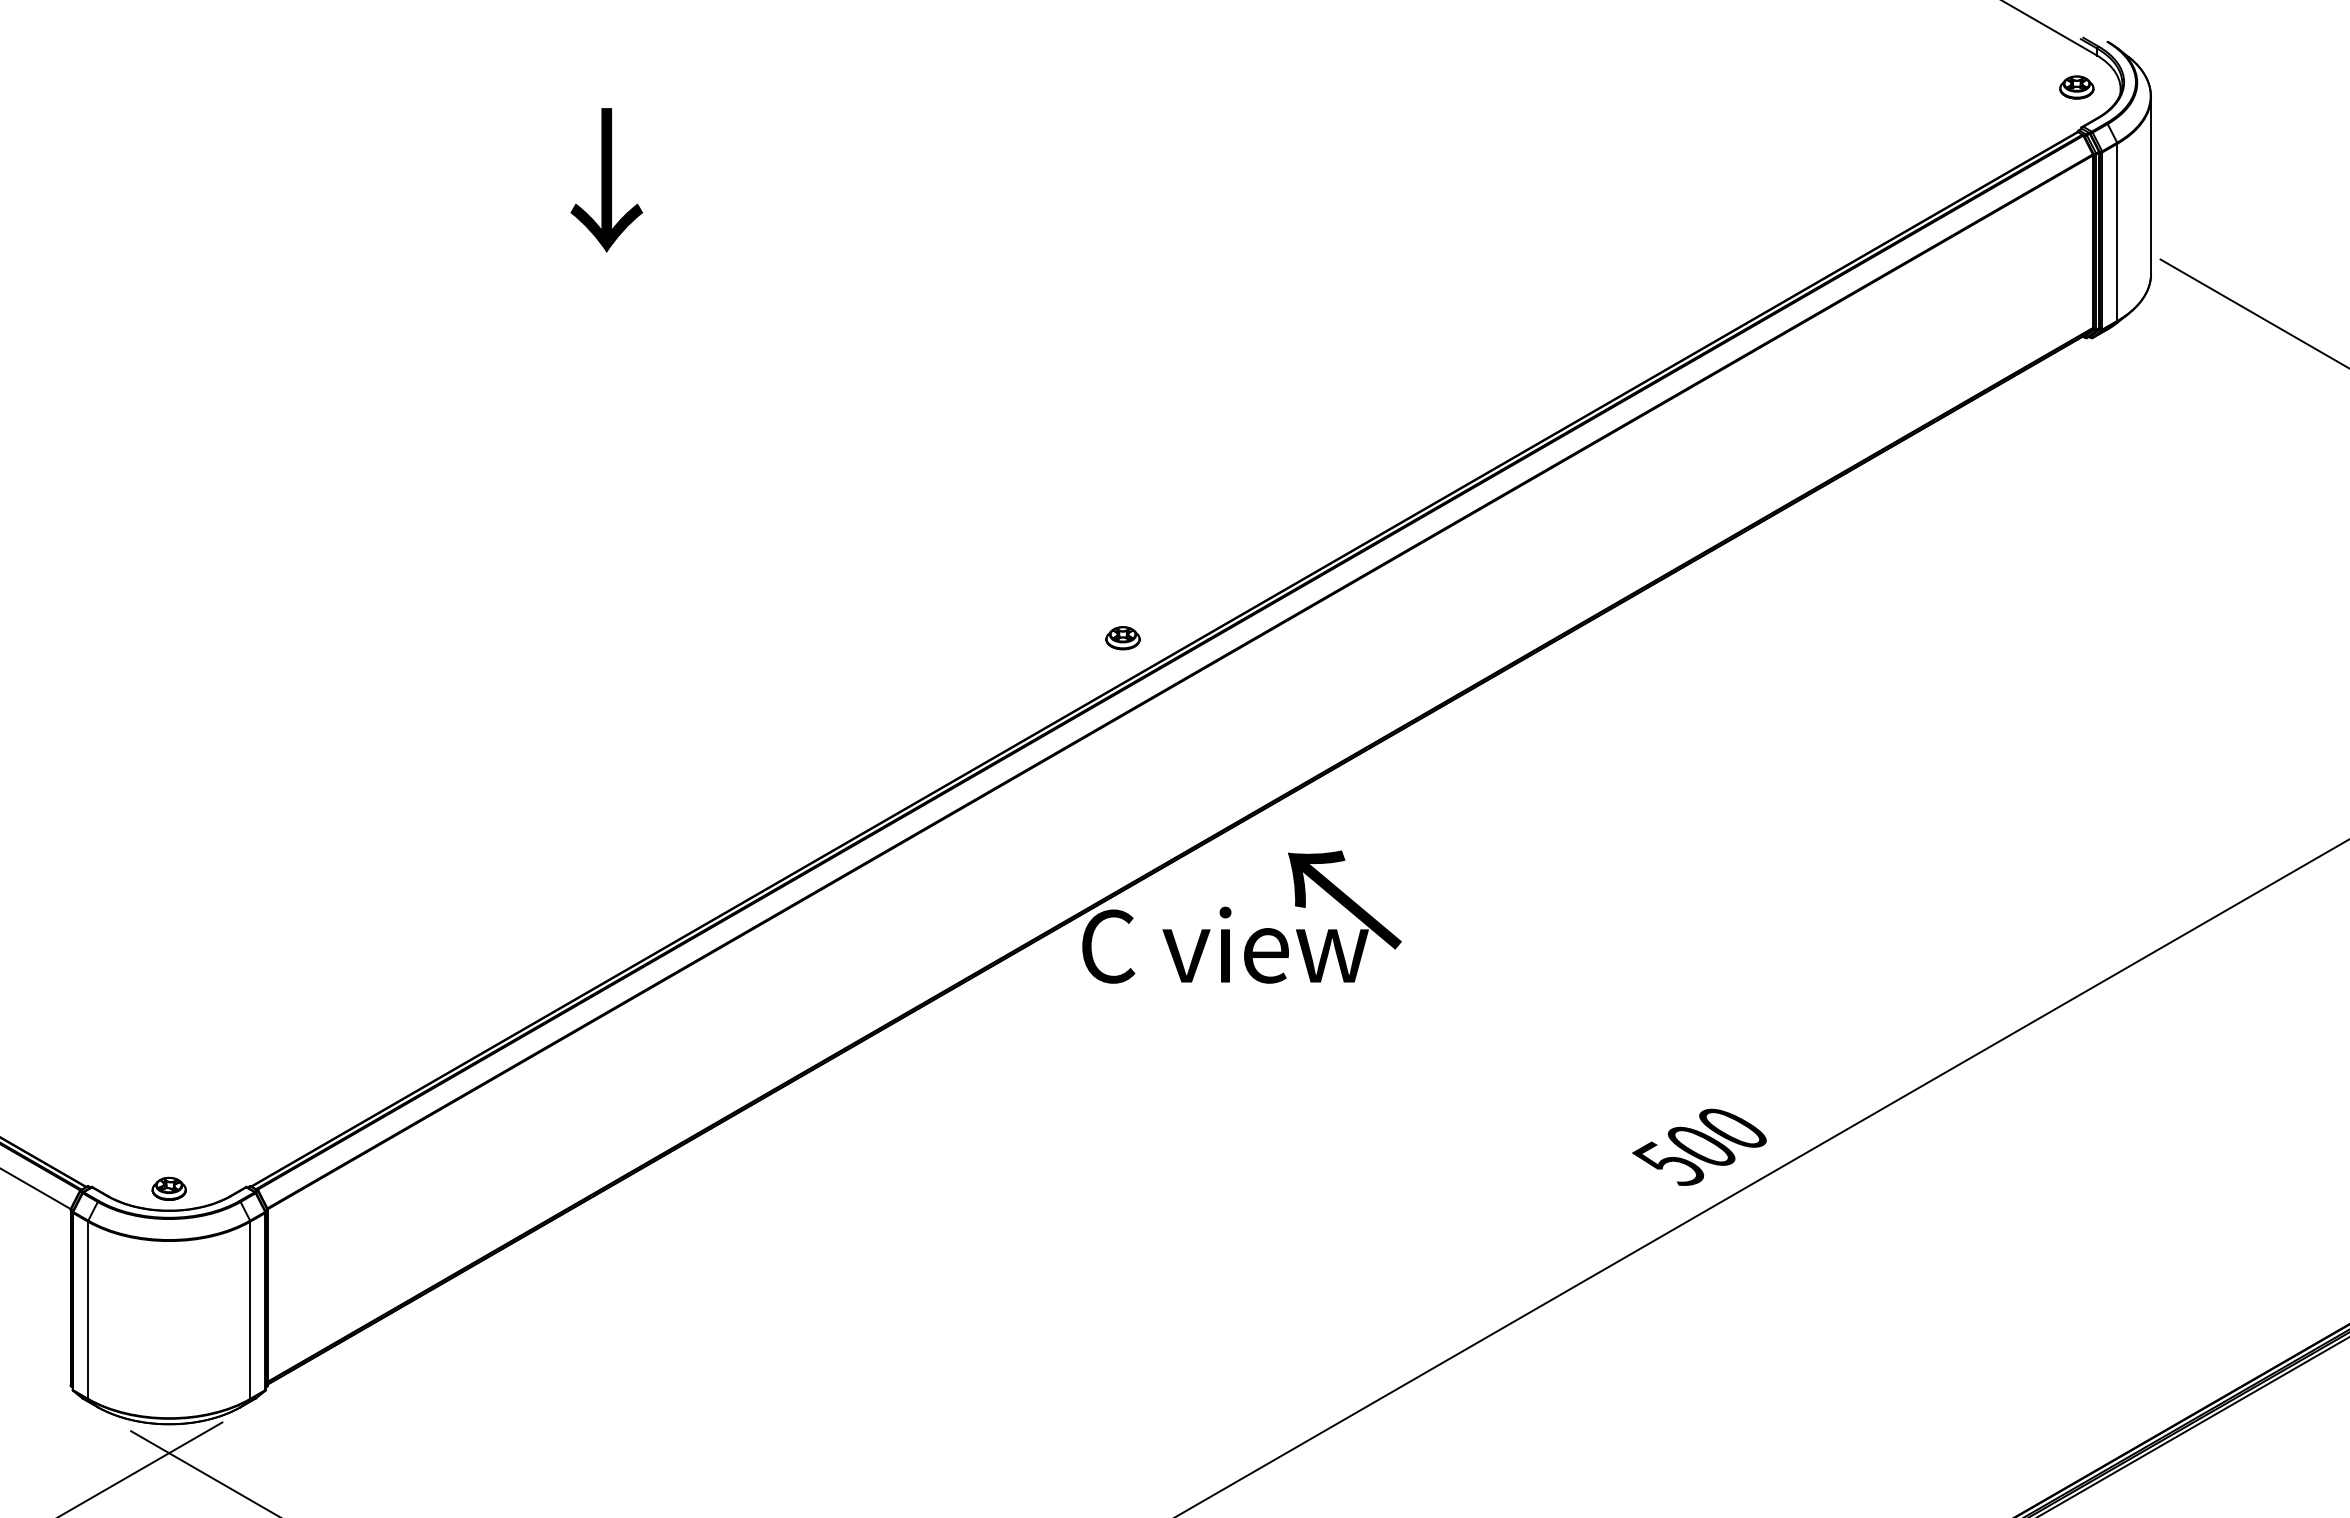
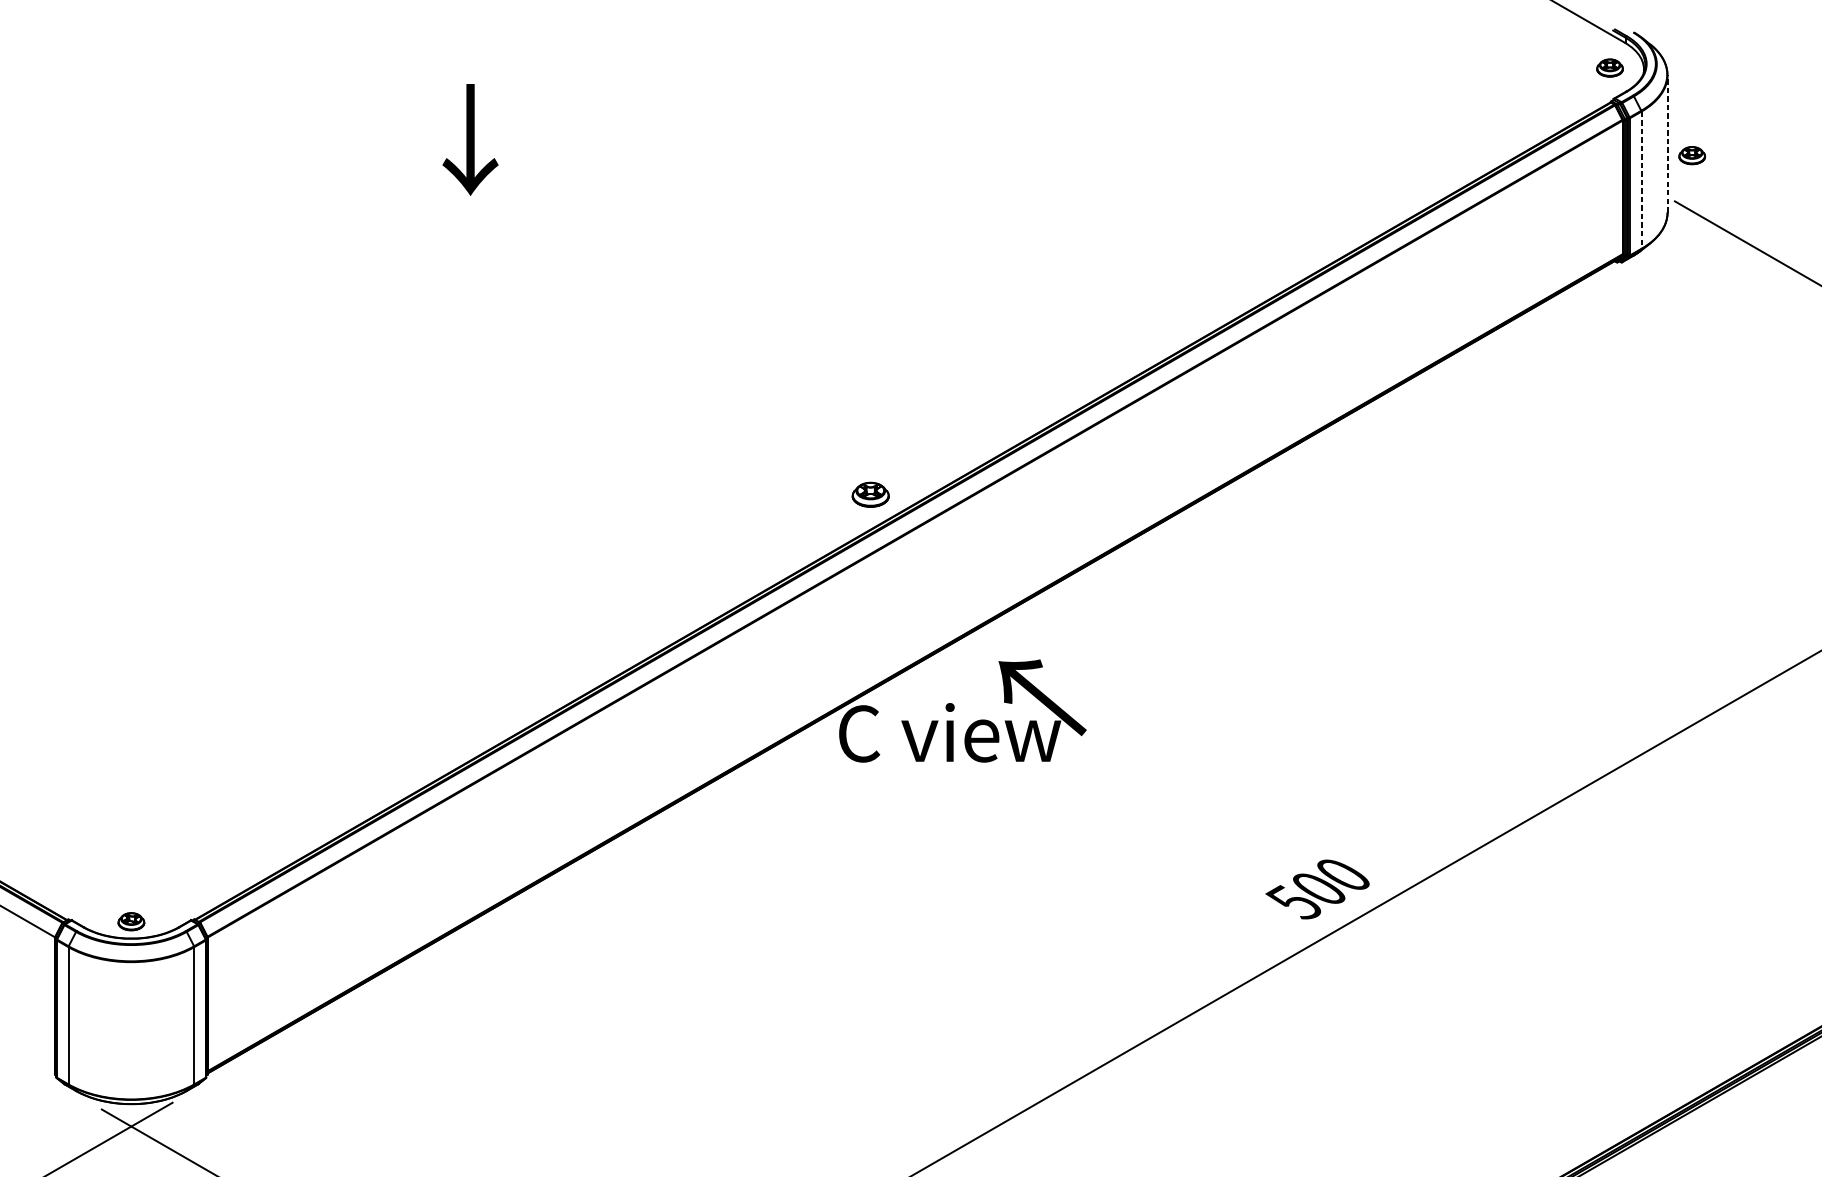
line: (2151, 185) -> (1667, 143), solid -> dashed
part: (2182, 200) -> (1691, 155), added
line: (2117, 232) -> (1641, 180), solid -> dashed
part: (1122, 638) -> (870, 495), size x1.4

